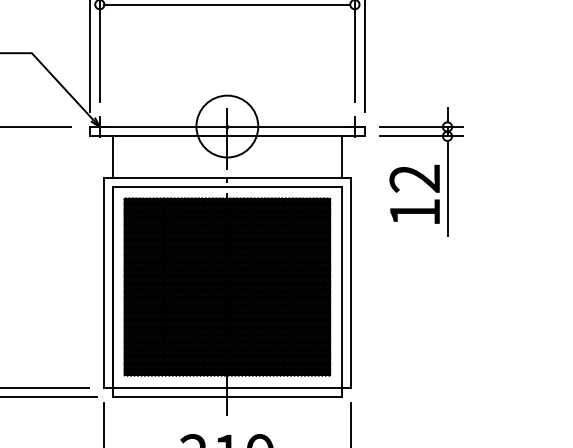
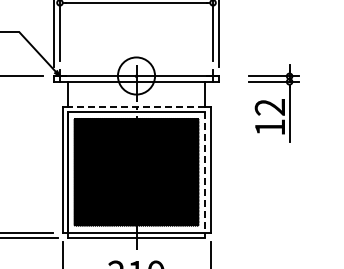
part: (420, 172) -> (273, 103), moved
line: (227, 177) -> (136, 106), solid -> dashed
line: (342, 292) -> (205, 175), solid -> dashed

